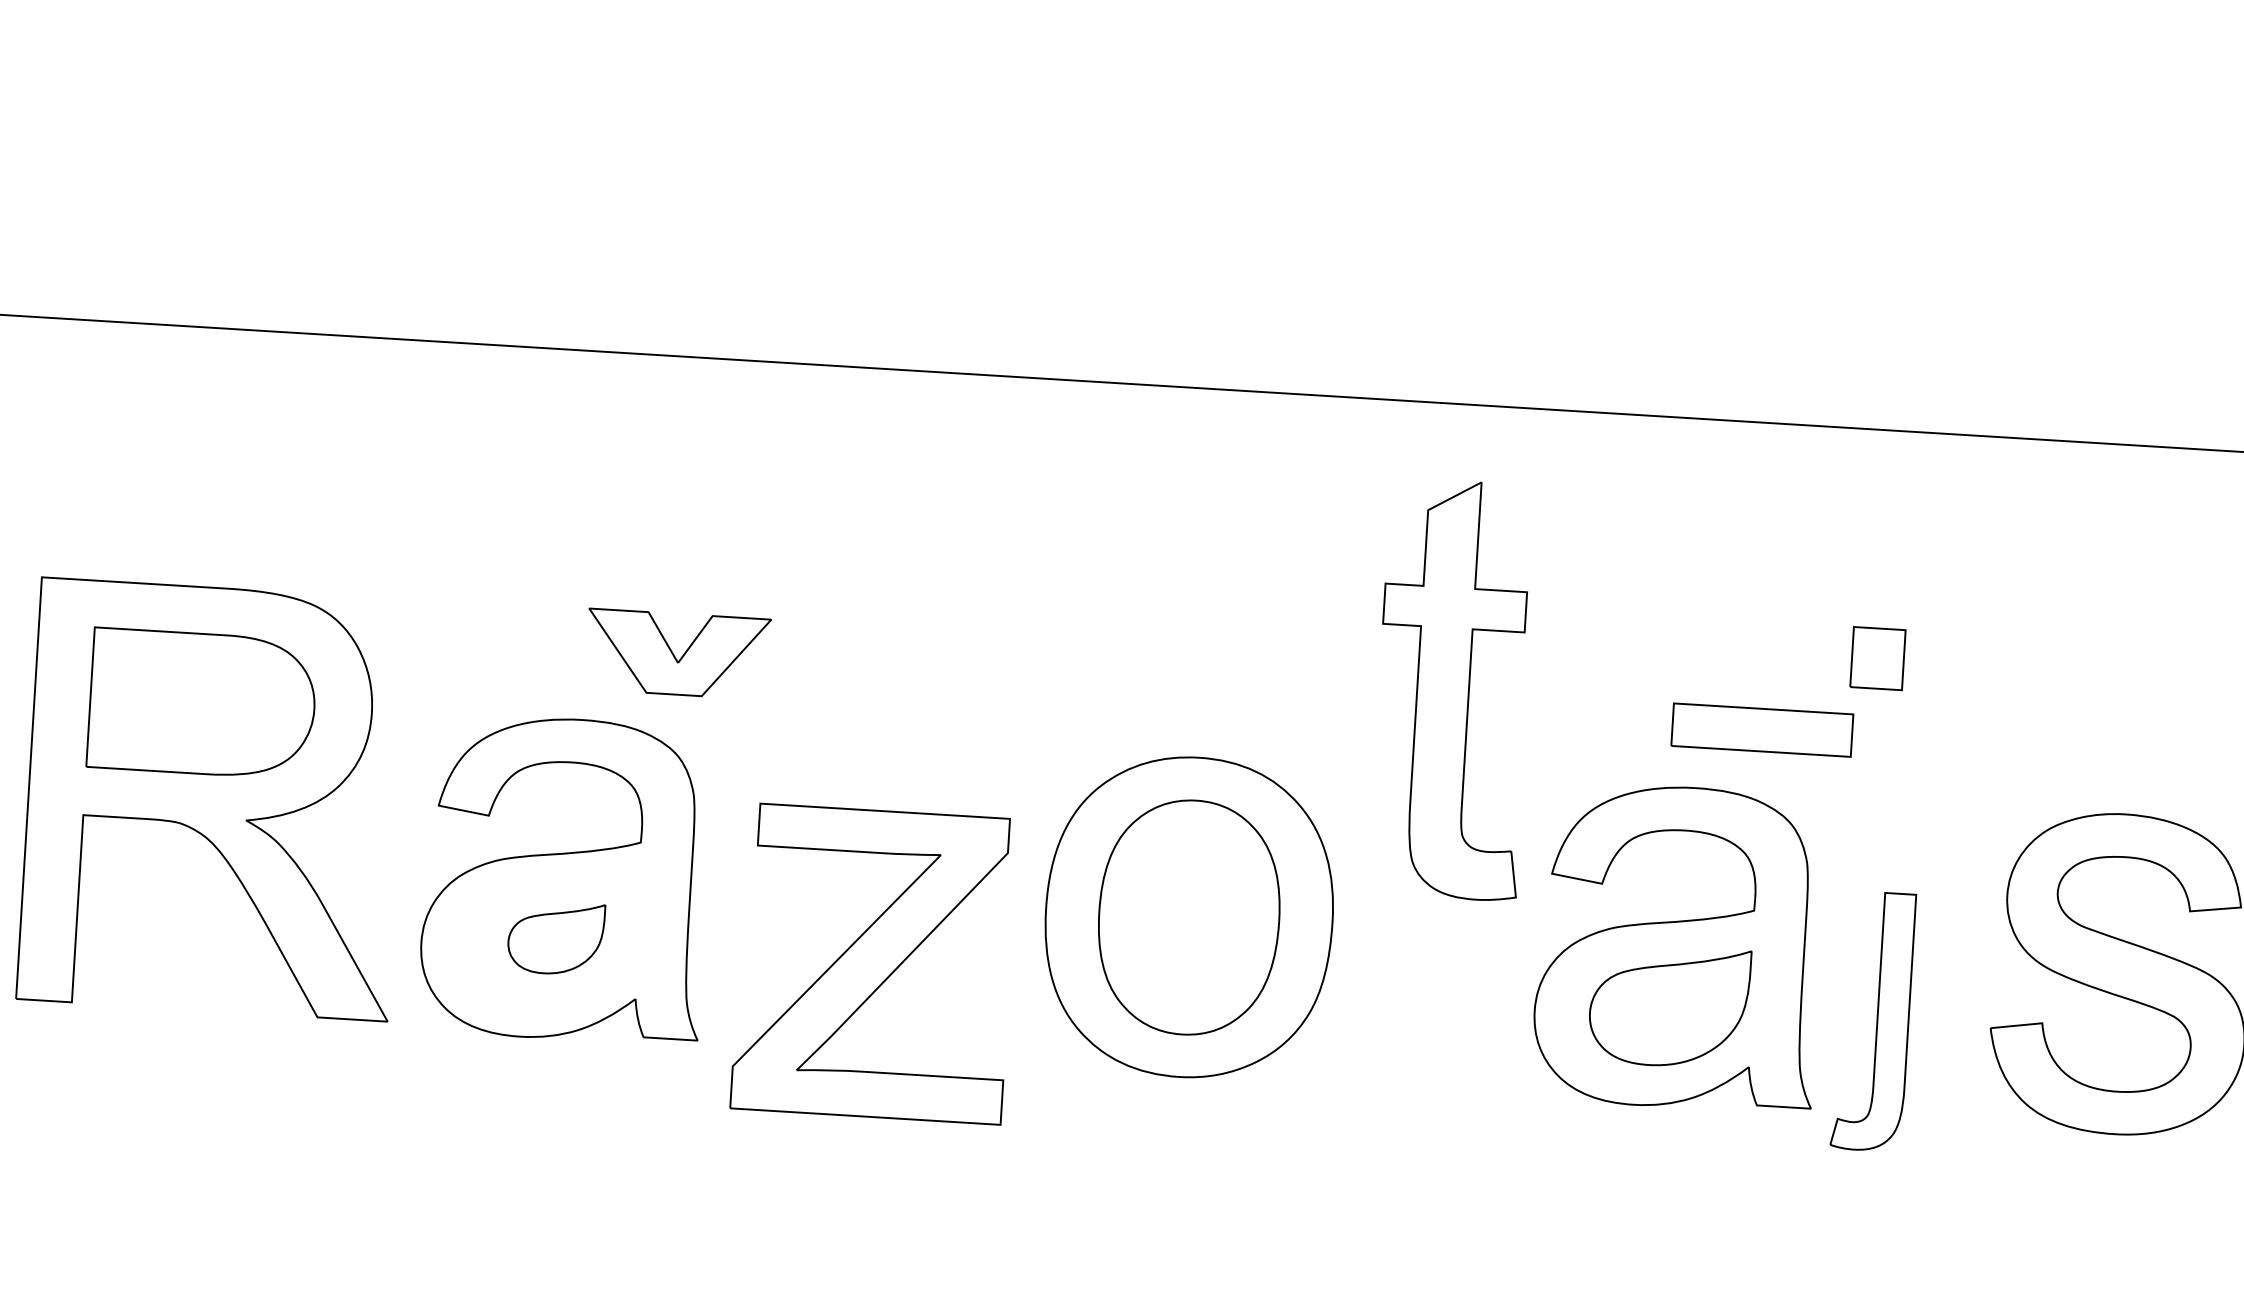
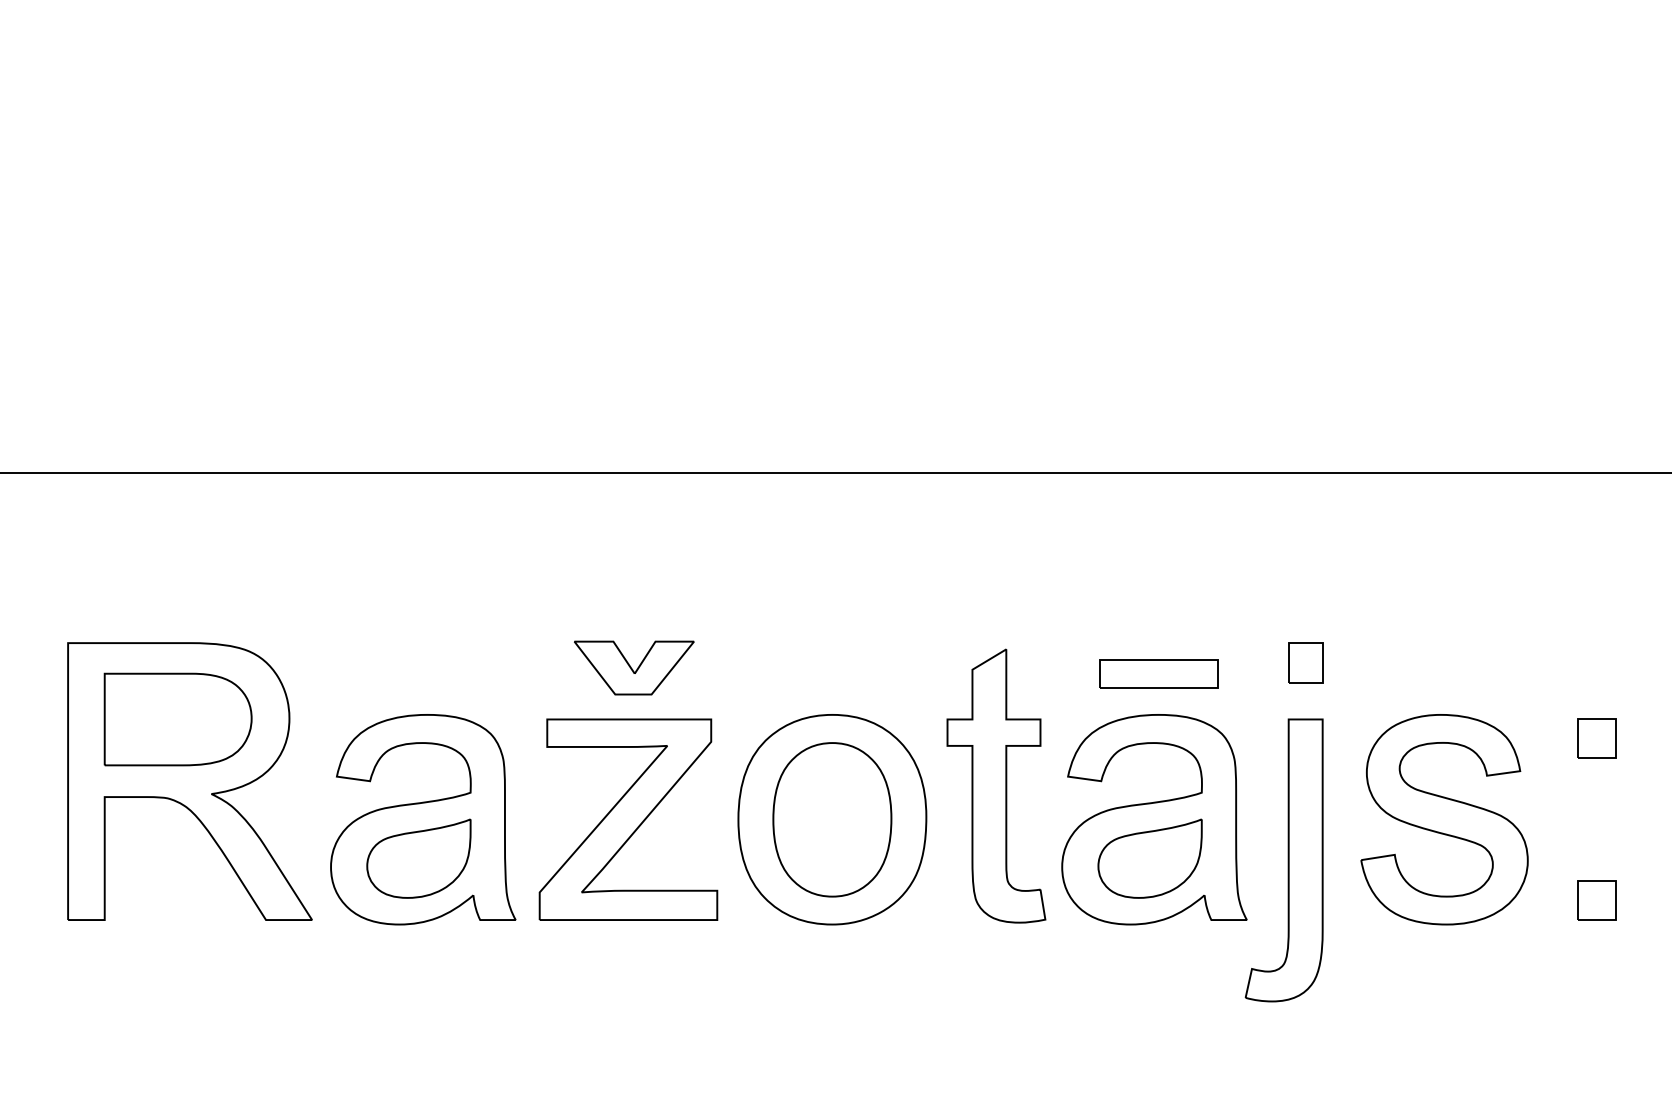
part: (678, 653) -> (634, 667), moved
part: (1877, 658) -> (1305, 662), moved
part: (1454, 688) -> (996, 785), moved
part: (1761, 728) -> (1158, 673), moved
part: (555, 937) -> (418, 858), size x1.67
part: (874, 963) -> (628, 819), moved
part: (1872, 1021) -> (1283, 860), size x1.67

